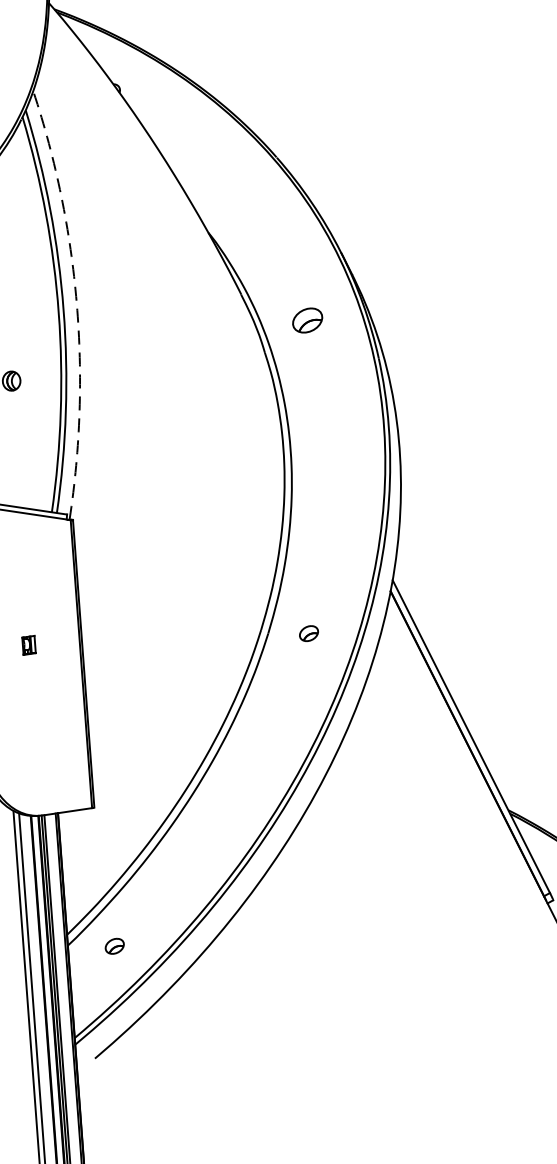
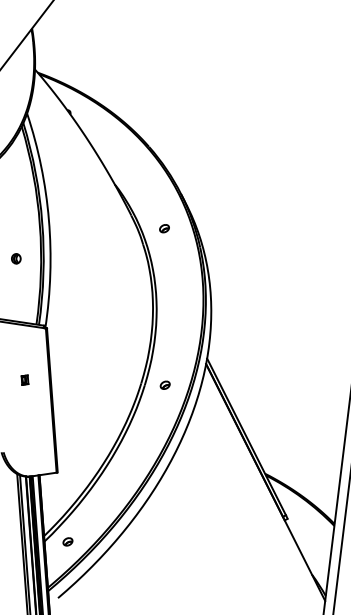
arc: (75, 302) -> (48, 219), dashed -> solid
part: (307, 320) -> (164, 228), size x0.62
part: (27, 644) -> (24, 379), moved

